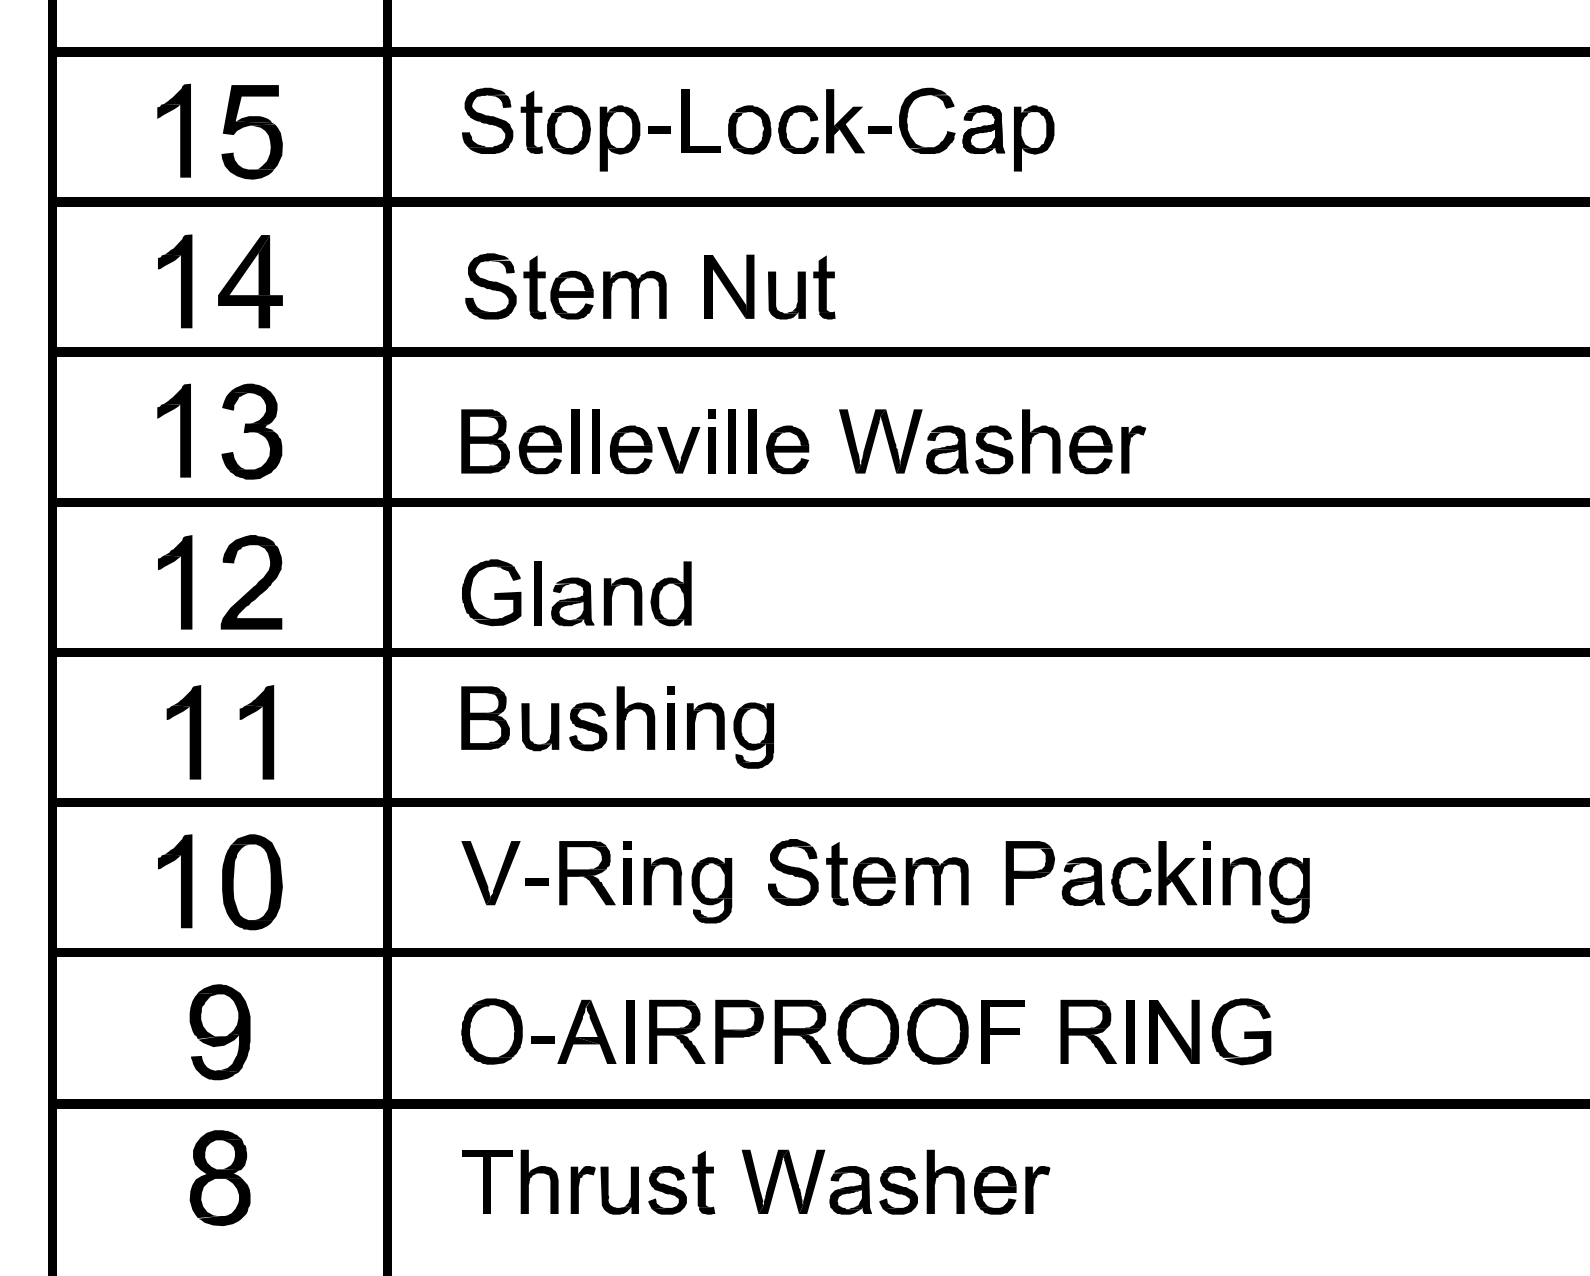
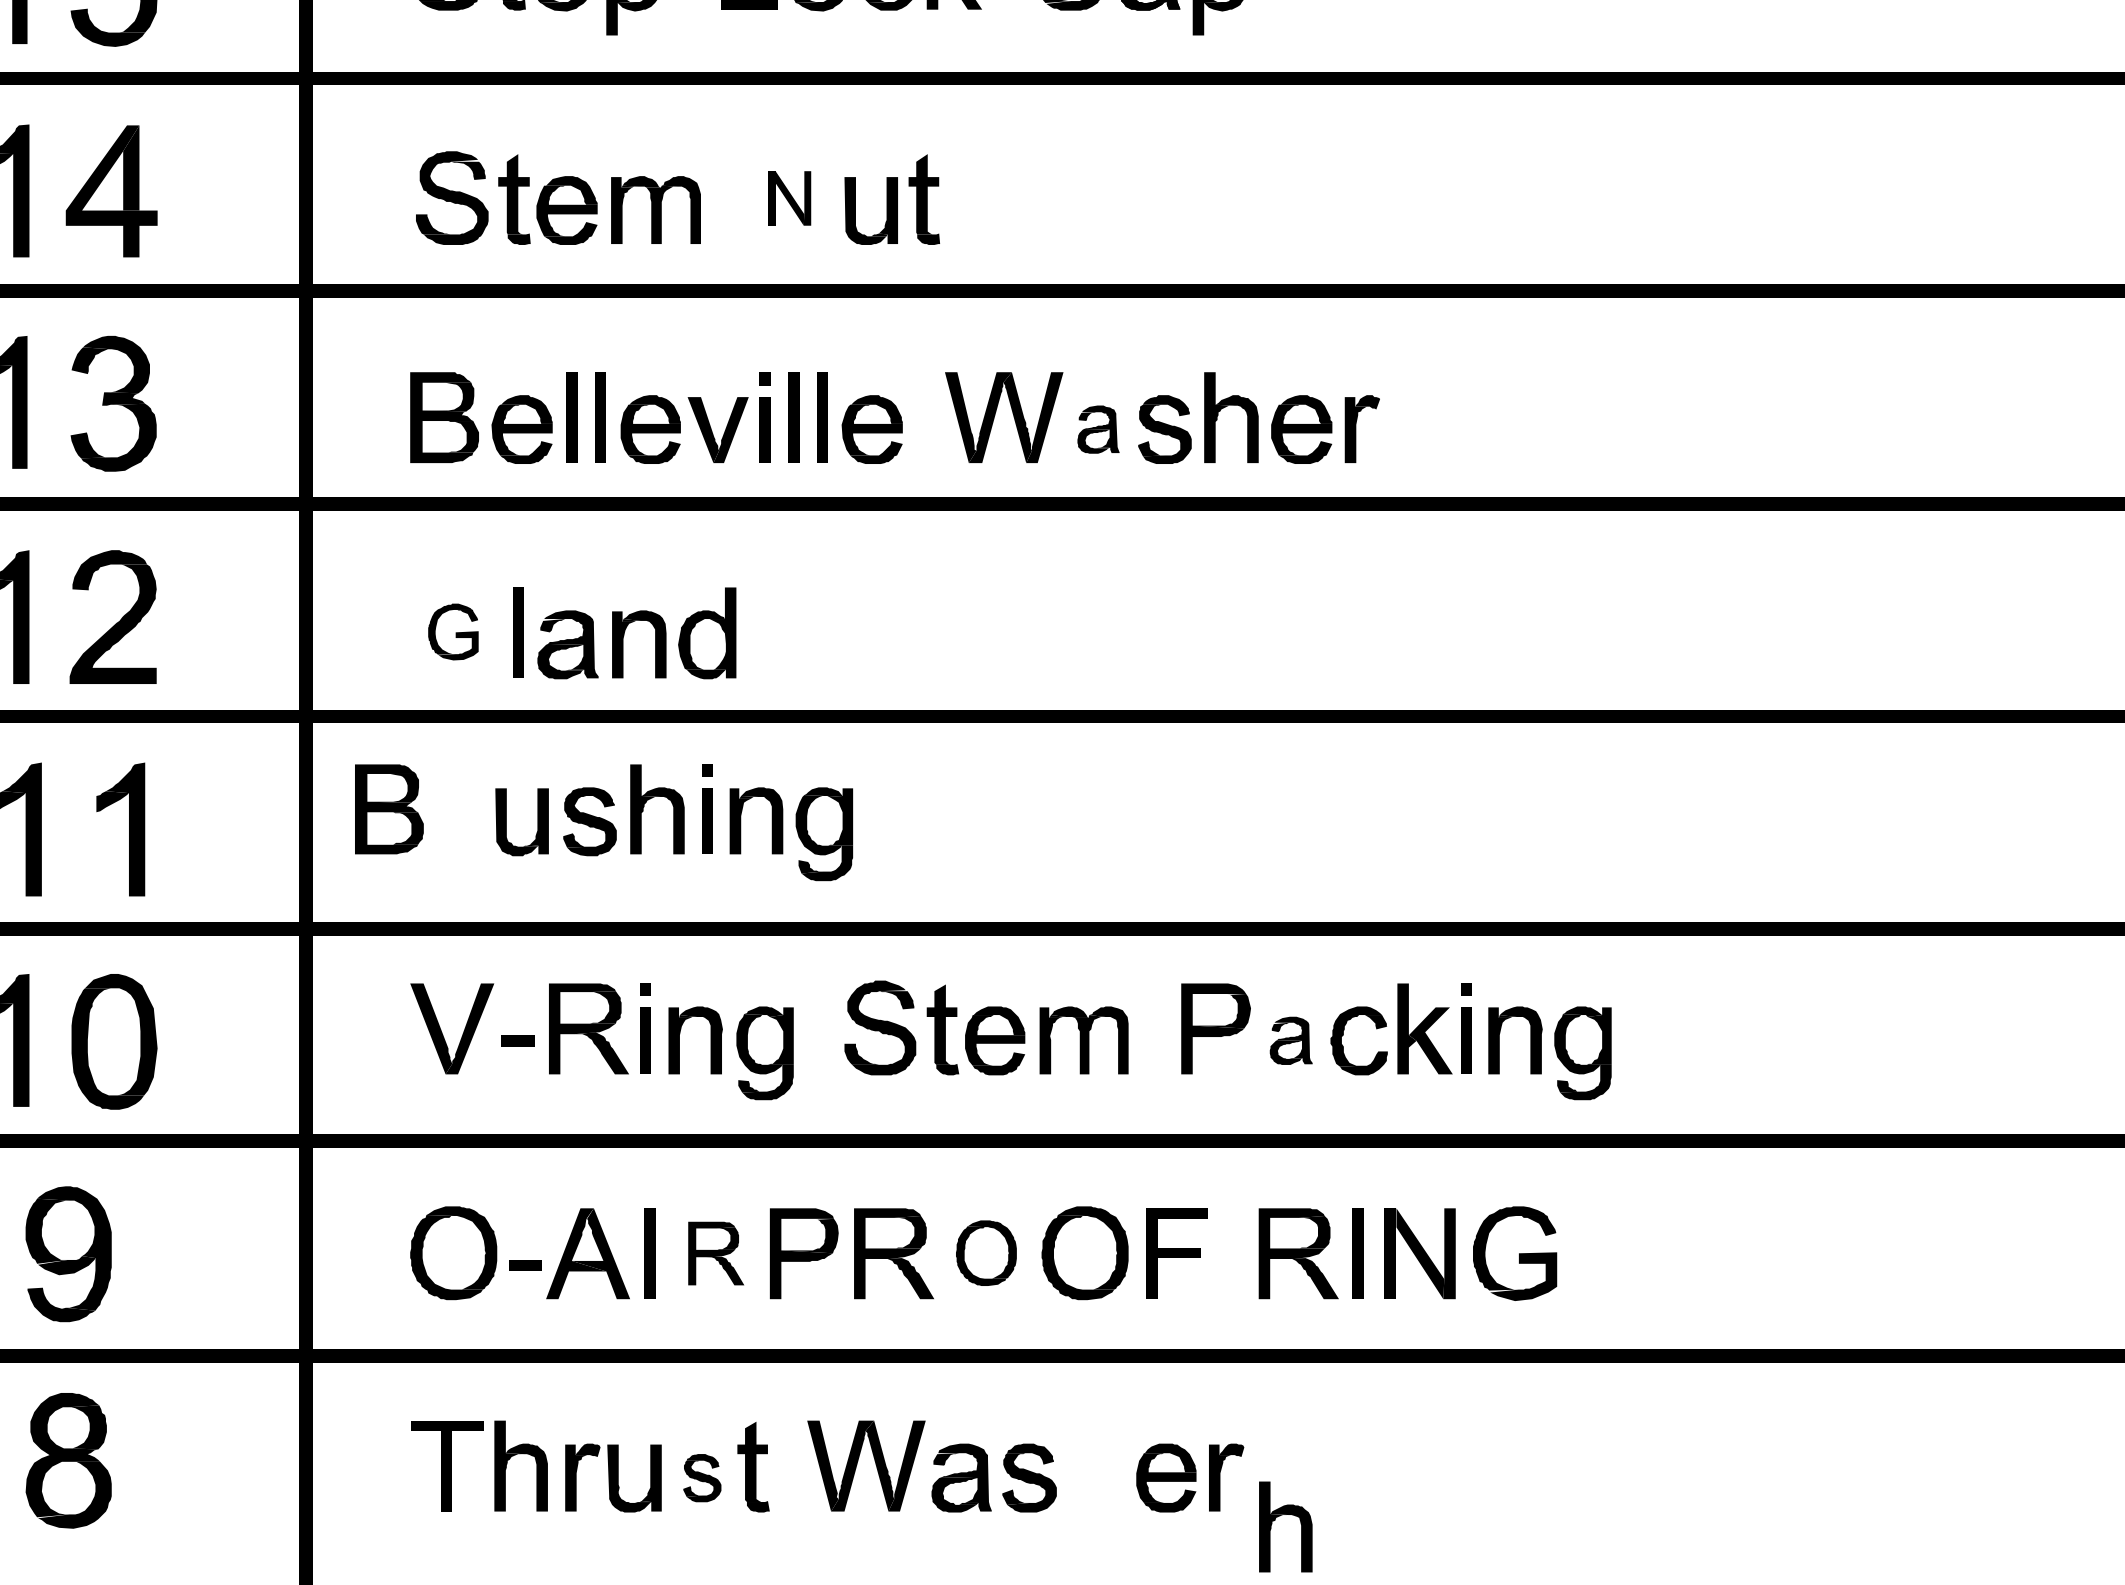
part: (729, 286) -> (789, 198), size x0.6
part: (947, 449) -> (1098, 429), size x0.7
part: (491, 592) -> (452, 631), size x0.6
part: (485, 717) -> (389, 808), moved
part: (1083, 881) -> (1291, 1040), size x0.7
part: (677, 1031) -> (716, 1253), size x0.7
part: (867, 1031) -> (985, 1253), size x0.7
part: (945, 1173) -> (1285, 1515), moved
part: (667, 1190) -> (702, 1478), size x0.7

